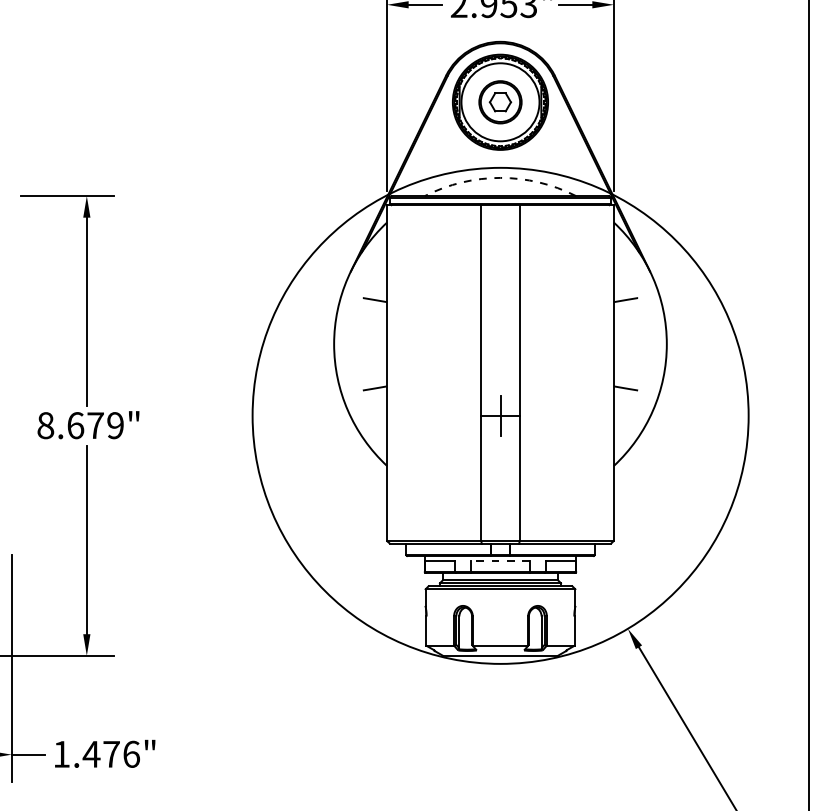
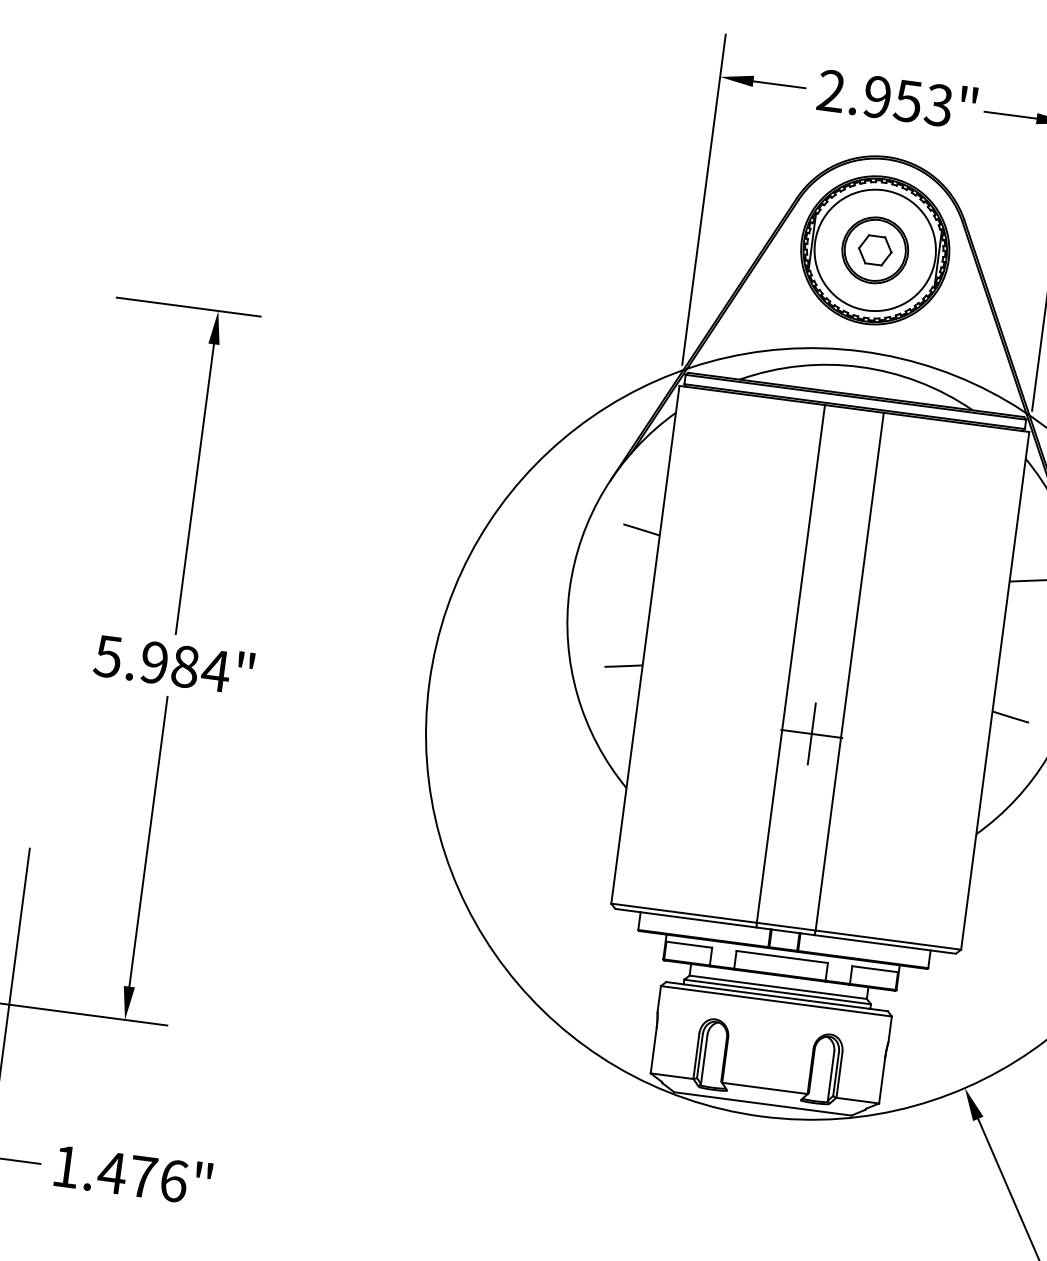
arc: (500, 177) -> (860, 366), dashed -> solid
text: (80, 425) -> (161, 663), 8.679" -> 5.984"
line: (500, 560) -> (782, 956), dashed -> solid

